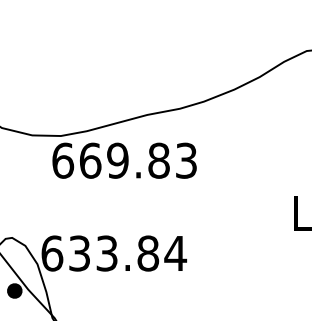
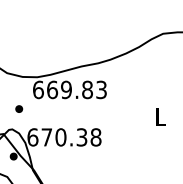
part: (26, 197) -> (19, 108), added
text: (127, 253) -> (71, 137), 633.84 -> 670.38

